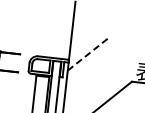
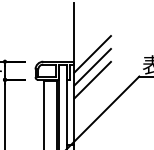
line: (87, 54) -> (92, 54), dashed -> solid
line: (86, 66) -> (92, 66), added
line: (85, 79) -> (92, 79), added

